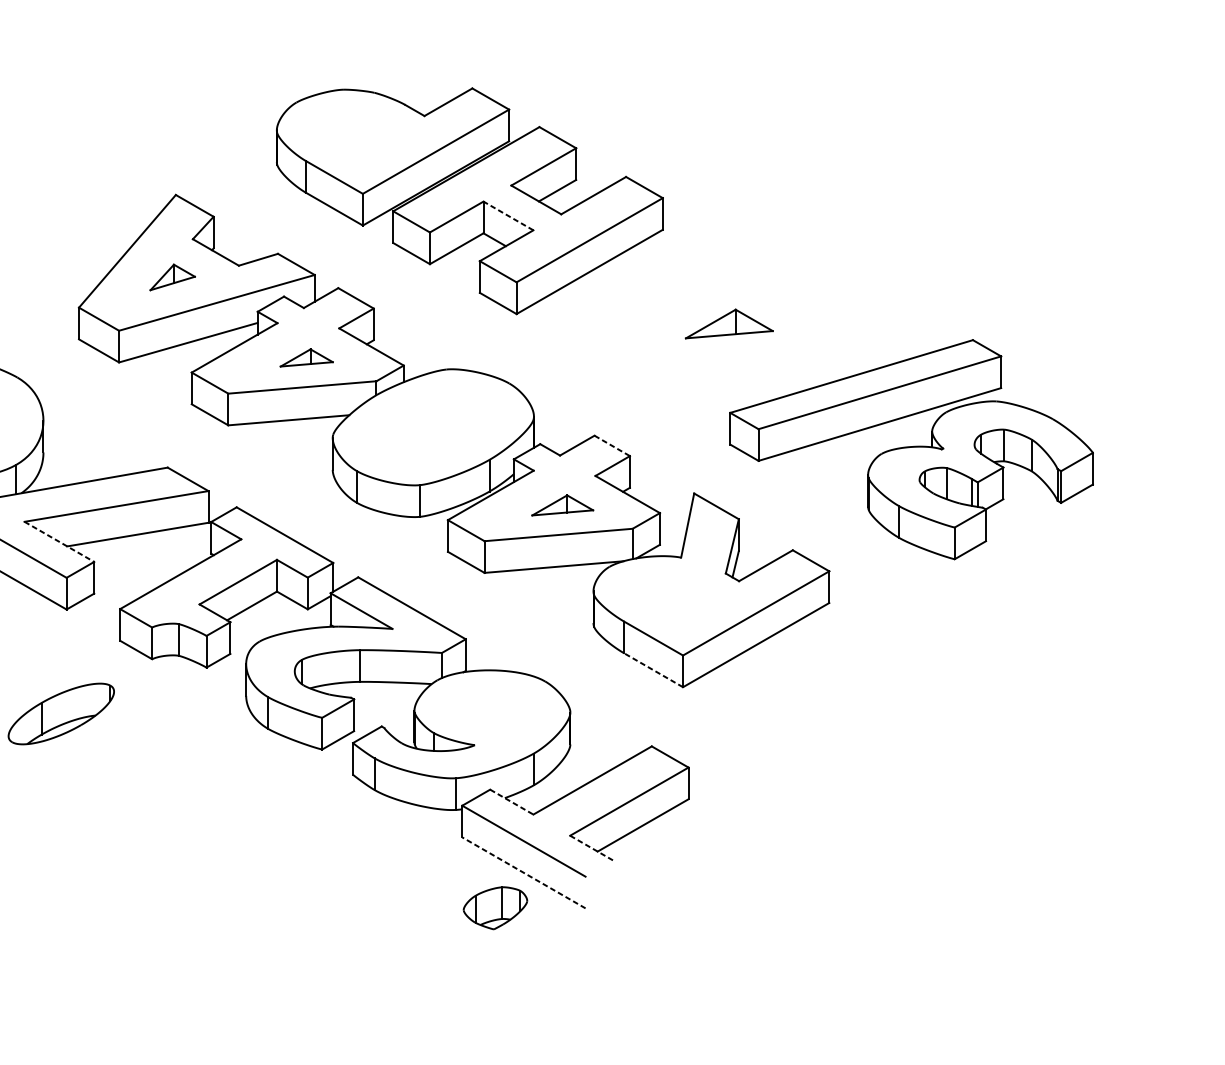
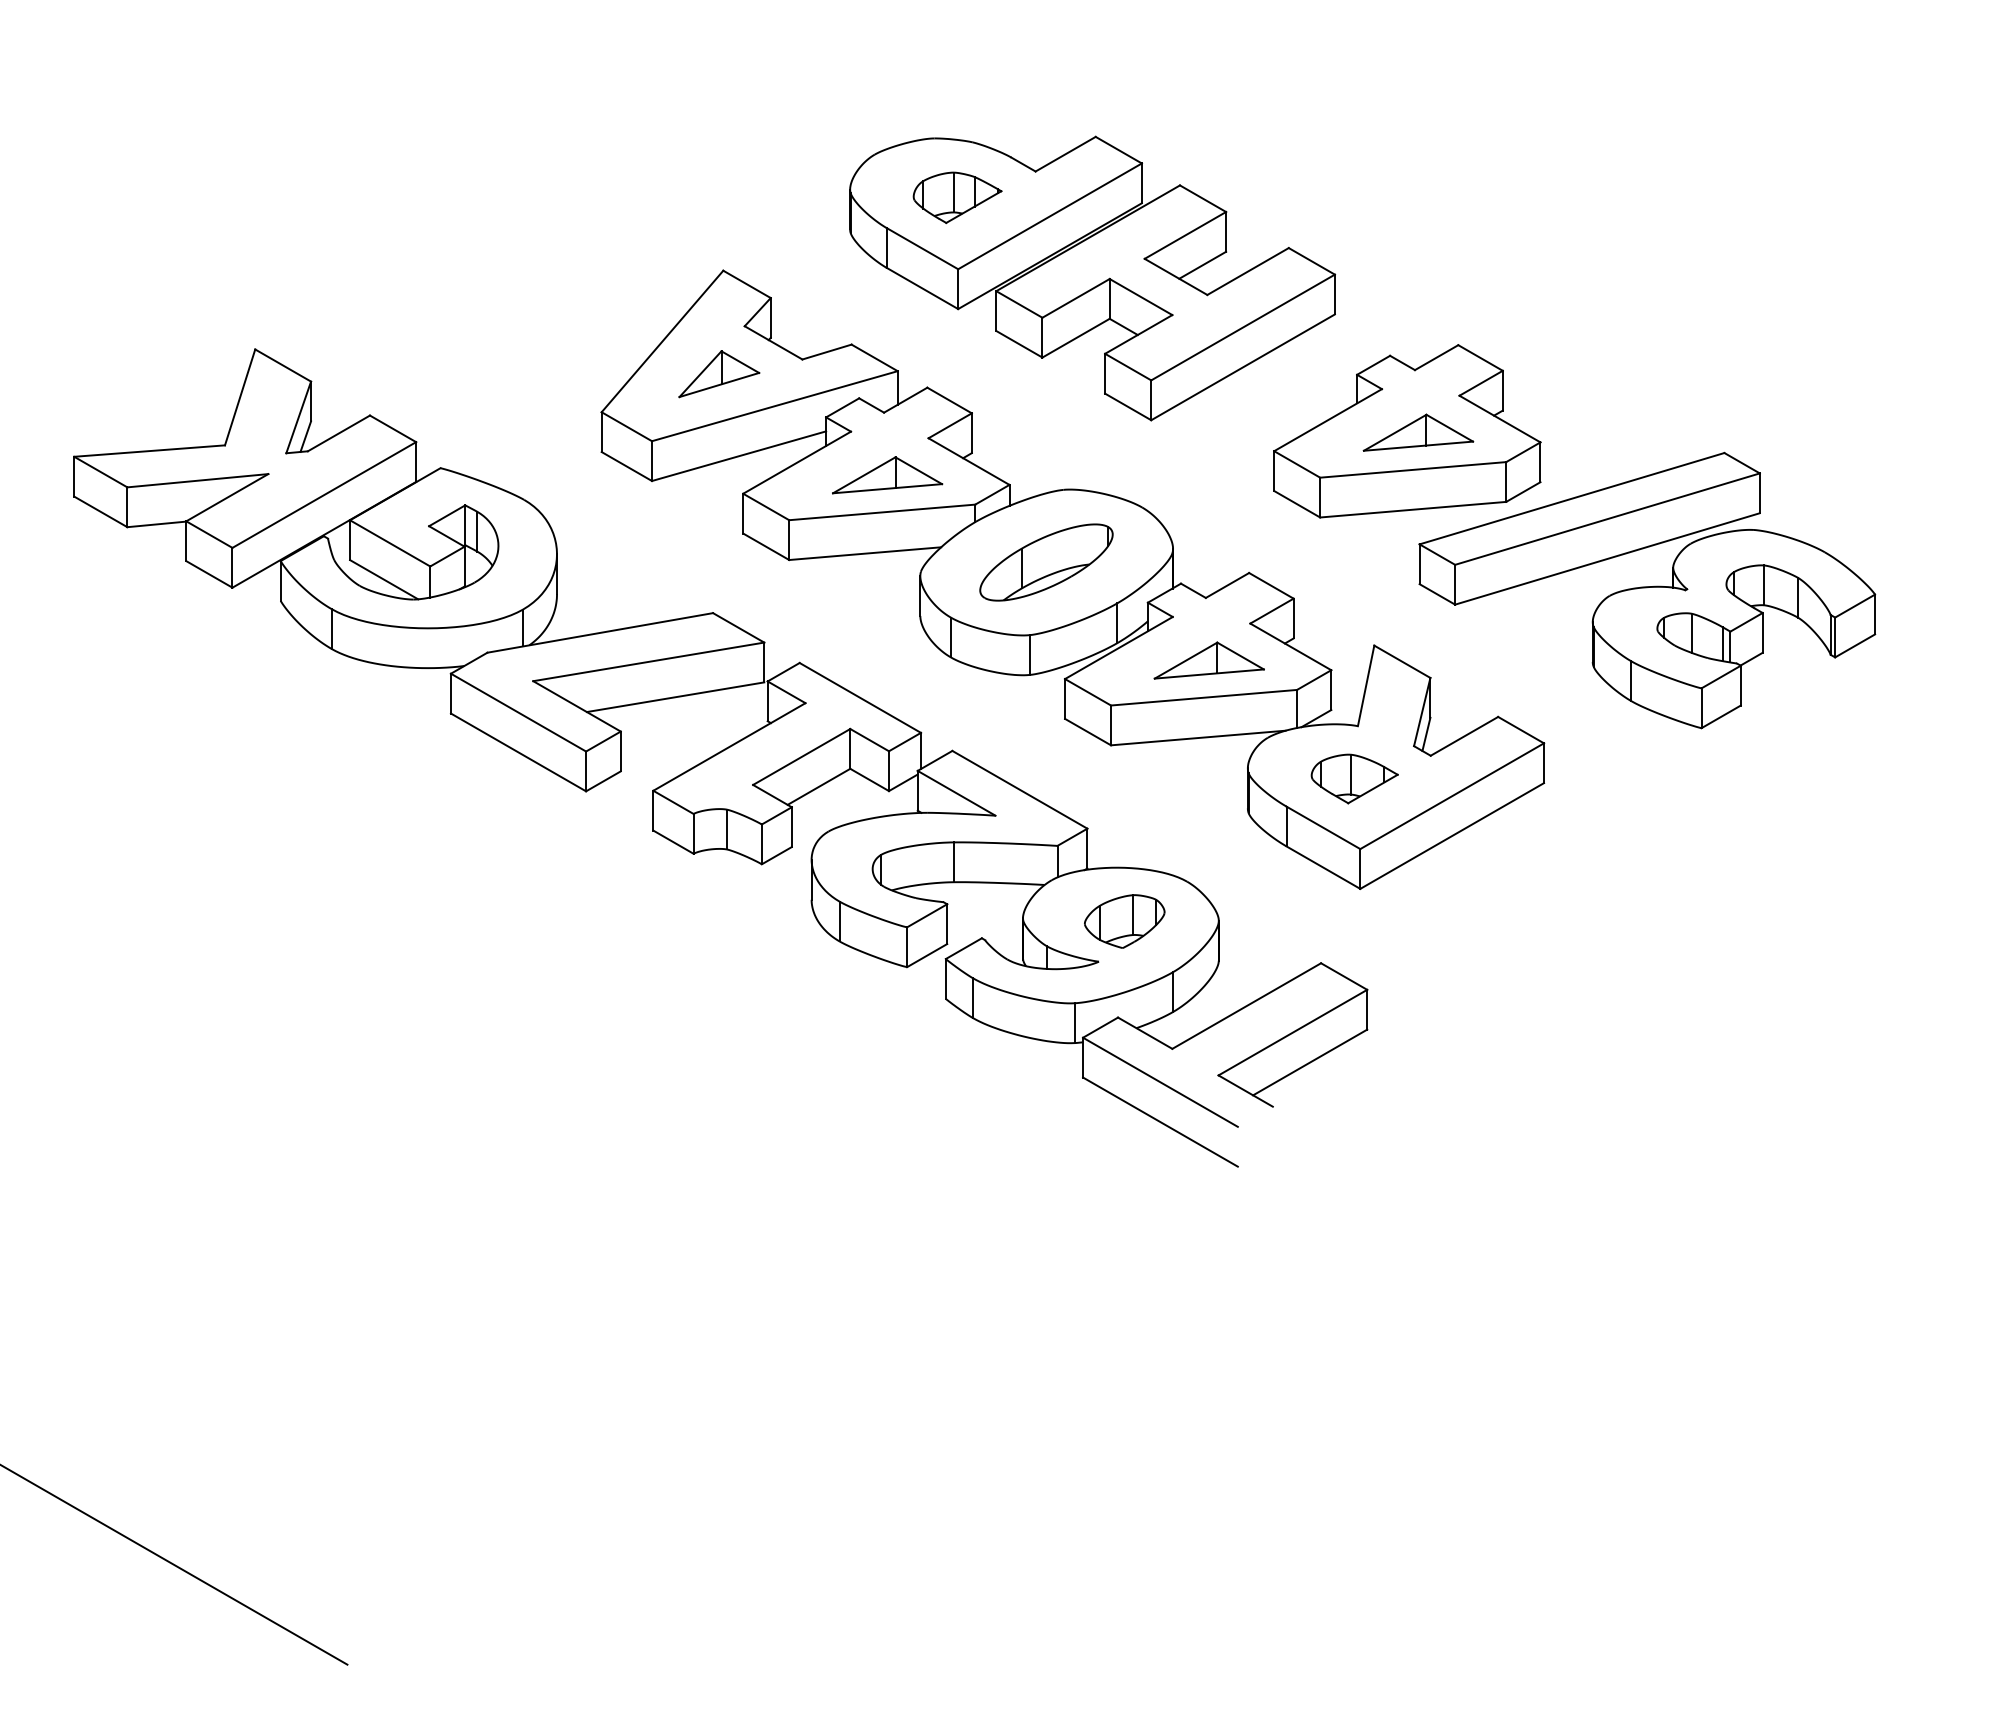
part: (362, 136) -> (957, 197), added
line: (508, 215) -> (1140, 296), dashed -> solid
part: (172, 277) -> (719, 374), size x1.43
part: (720, 323) -> (1407, 431), added
part: (306, 358) -> (887, 475), size x1.67
line: (612, 445) -> (1271, 585), dashed -> solid
part: (562, 505) -> (1208, 660), size x1.43
line: (59, 541) -> (577, 706), dashed -> solid
part: (678, 599) -> (1354, 778), added
line: (653, 670) -> (1323, 867), dashed -> solid
part: (61, 713) -> (1046, 562), moved
line: (512, 802) -> (1145, 1033), dashed -> solid
line: (592, 848) -> (1246, 1091), dashed -> solid
line: (523, 872) -> (1160, 1121), dashed -> solid
part: (495, 908) -> (1124, 921), moved

